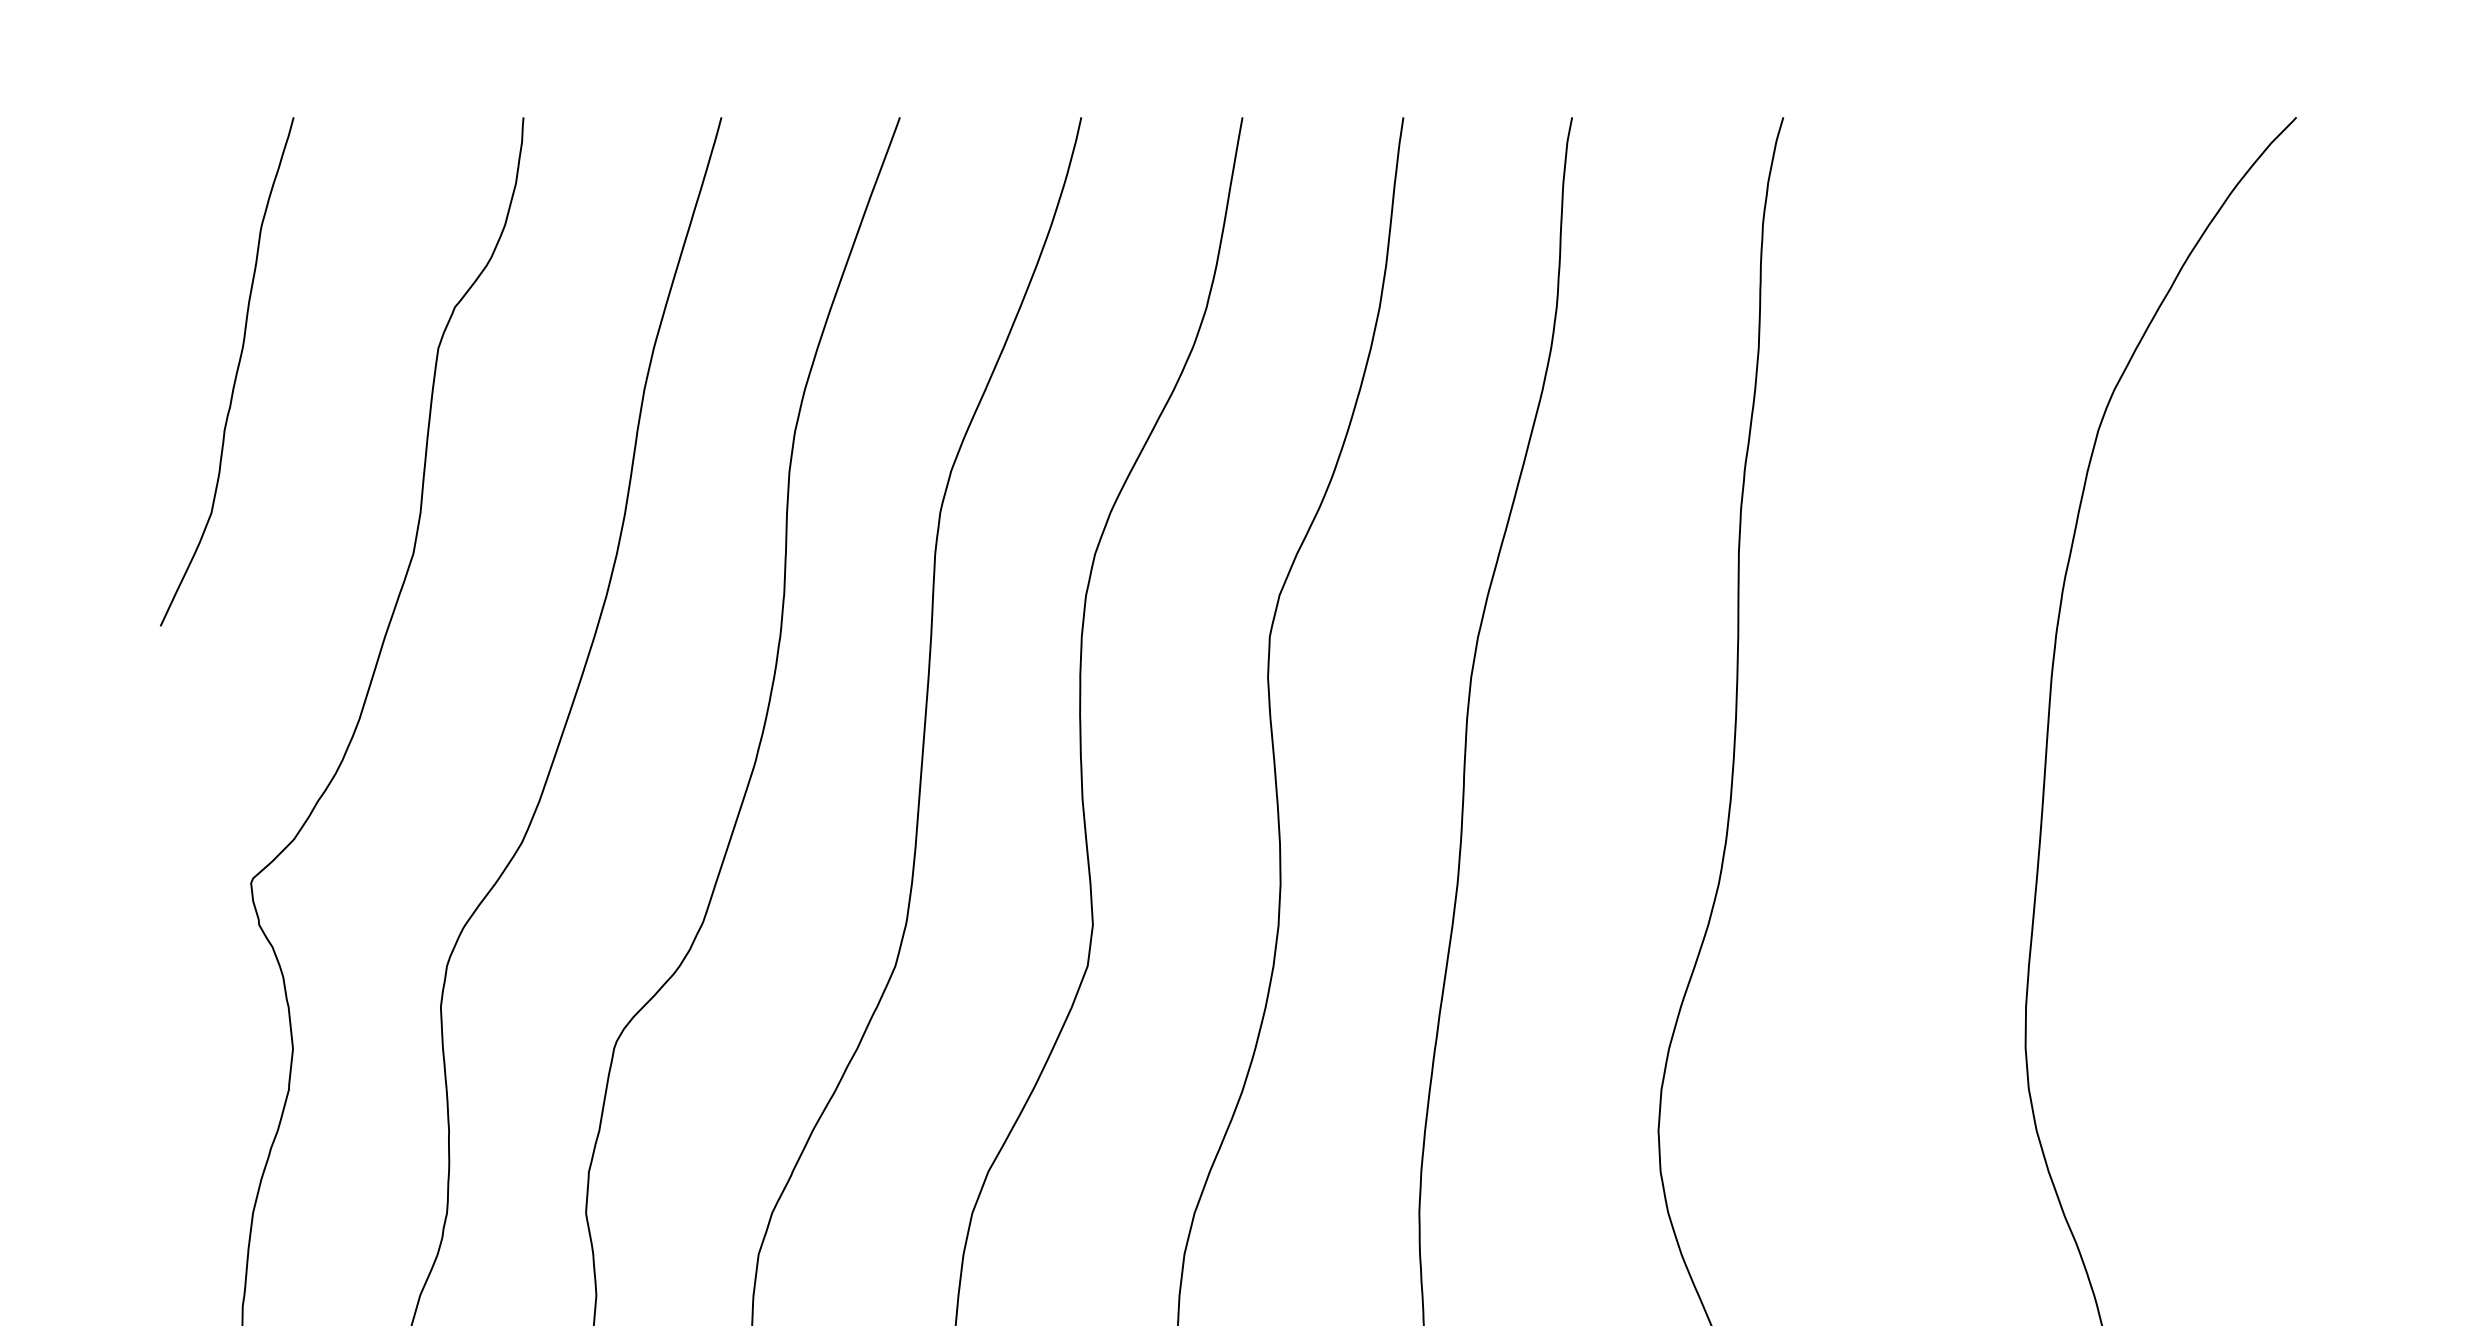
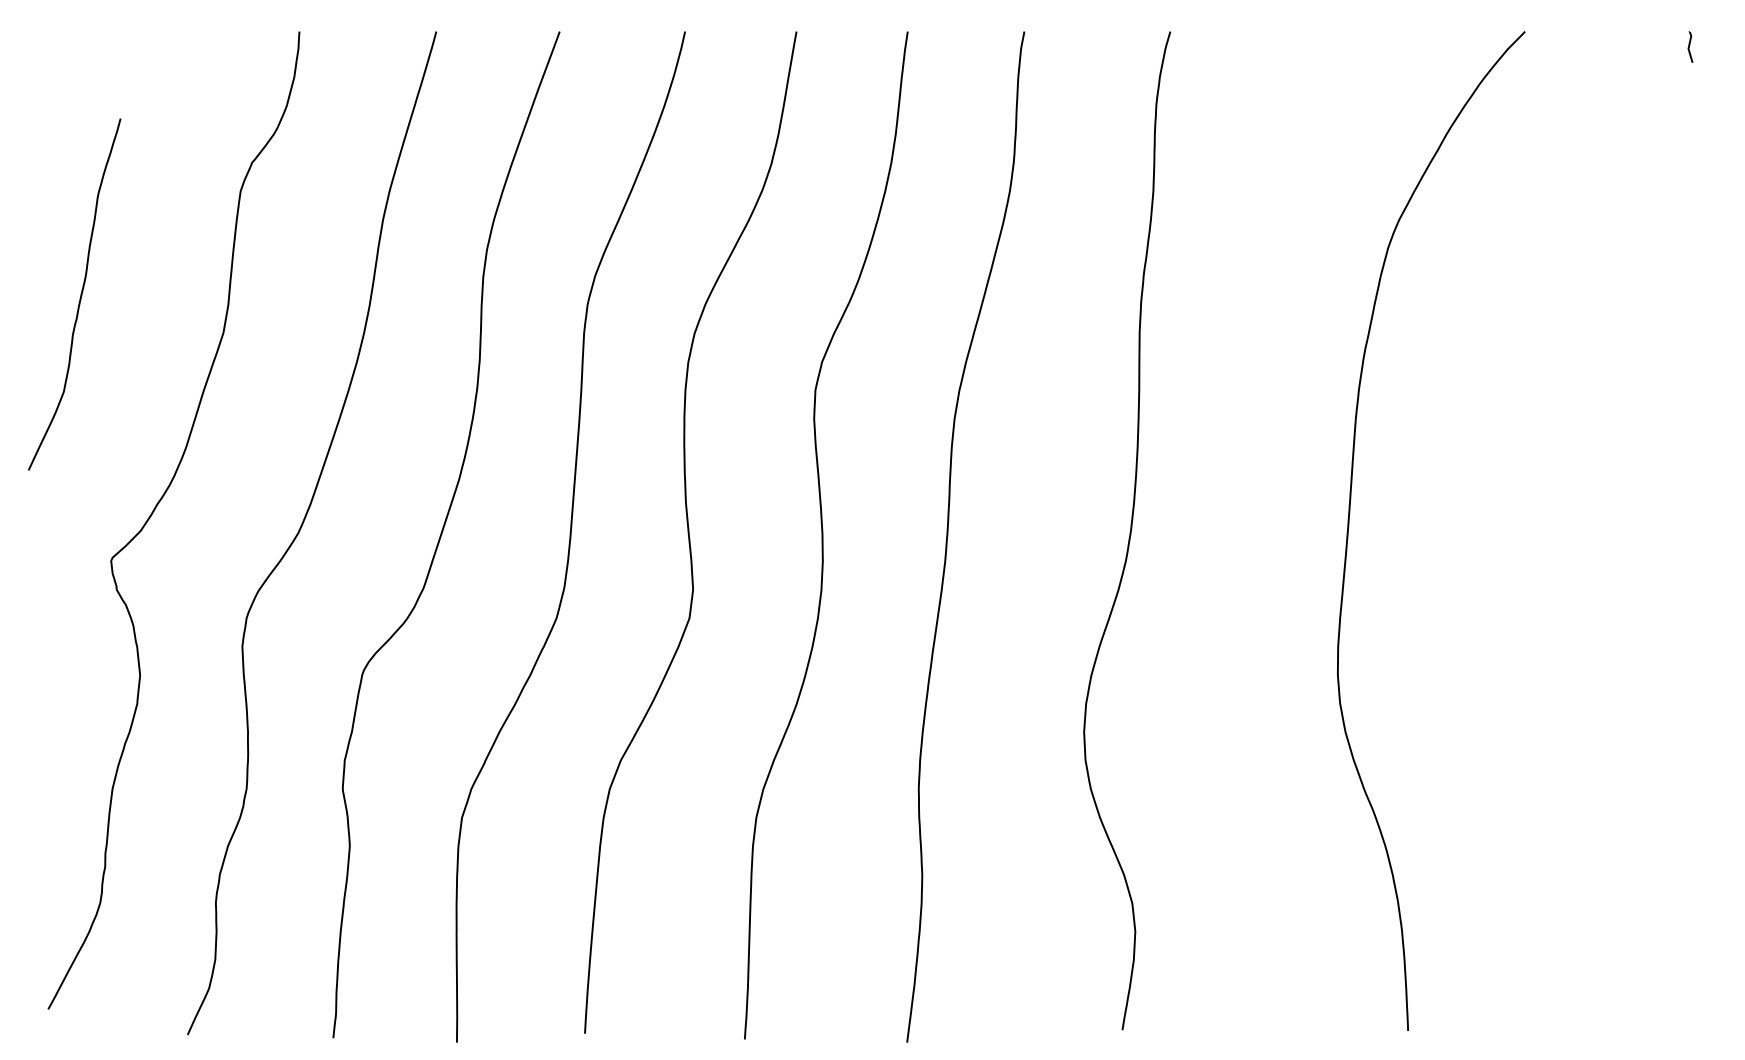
curve: (235, 371) -> (80, 294), moved

